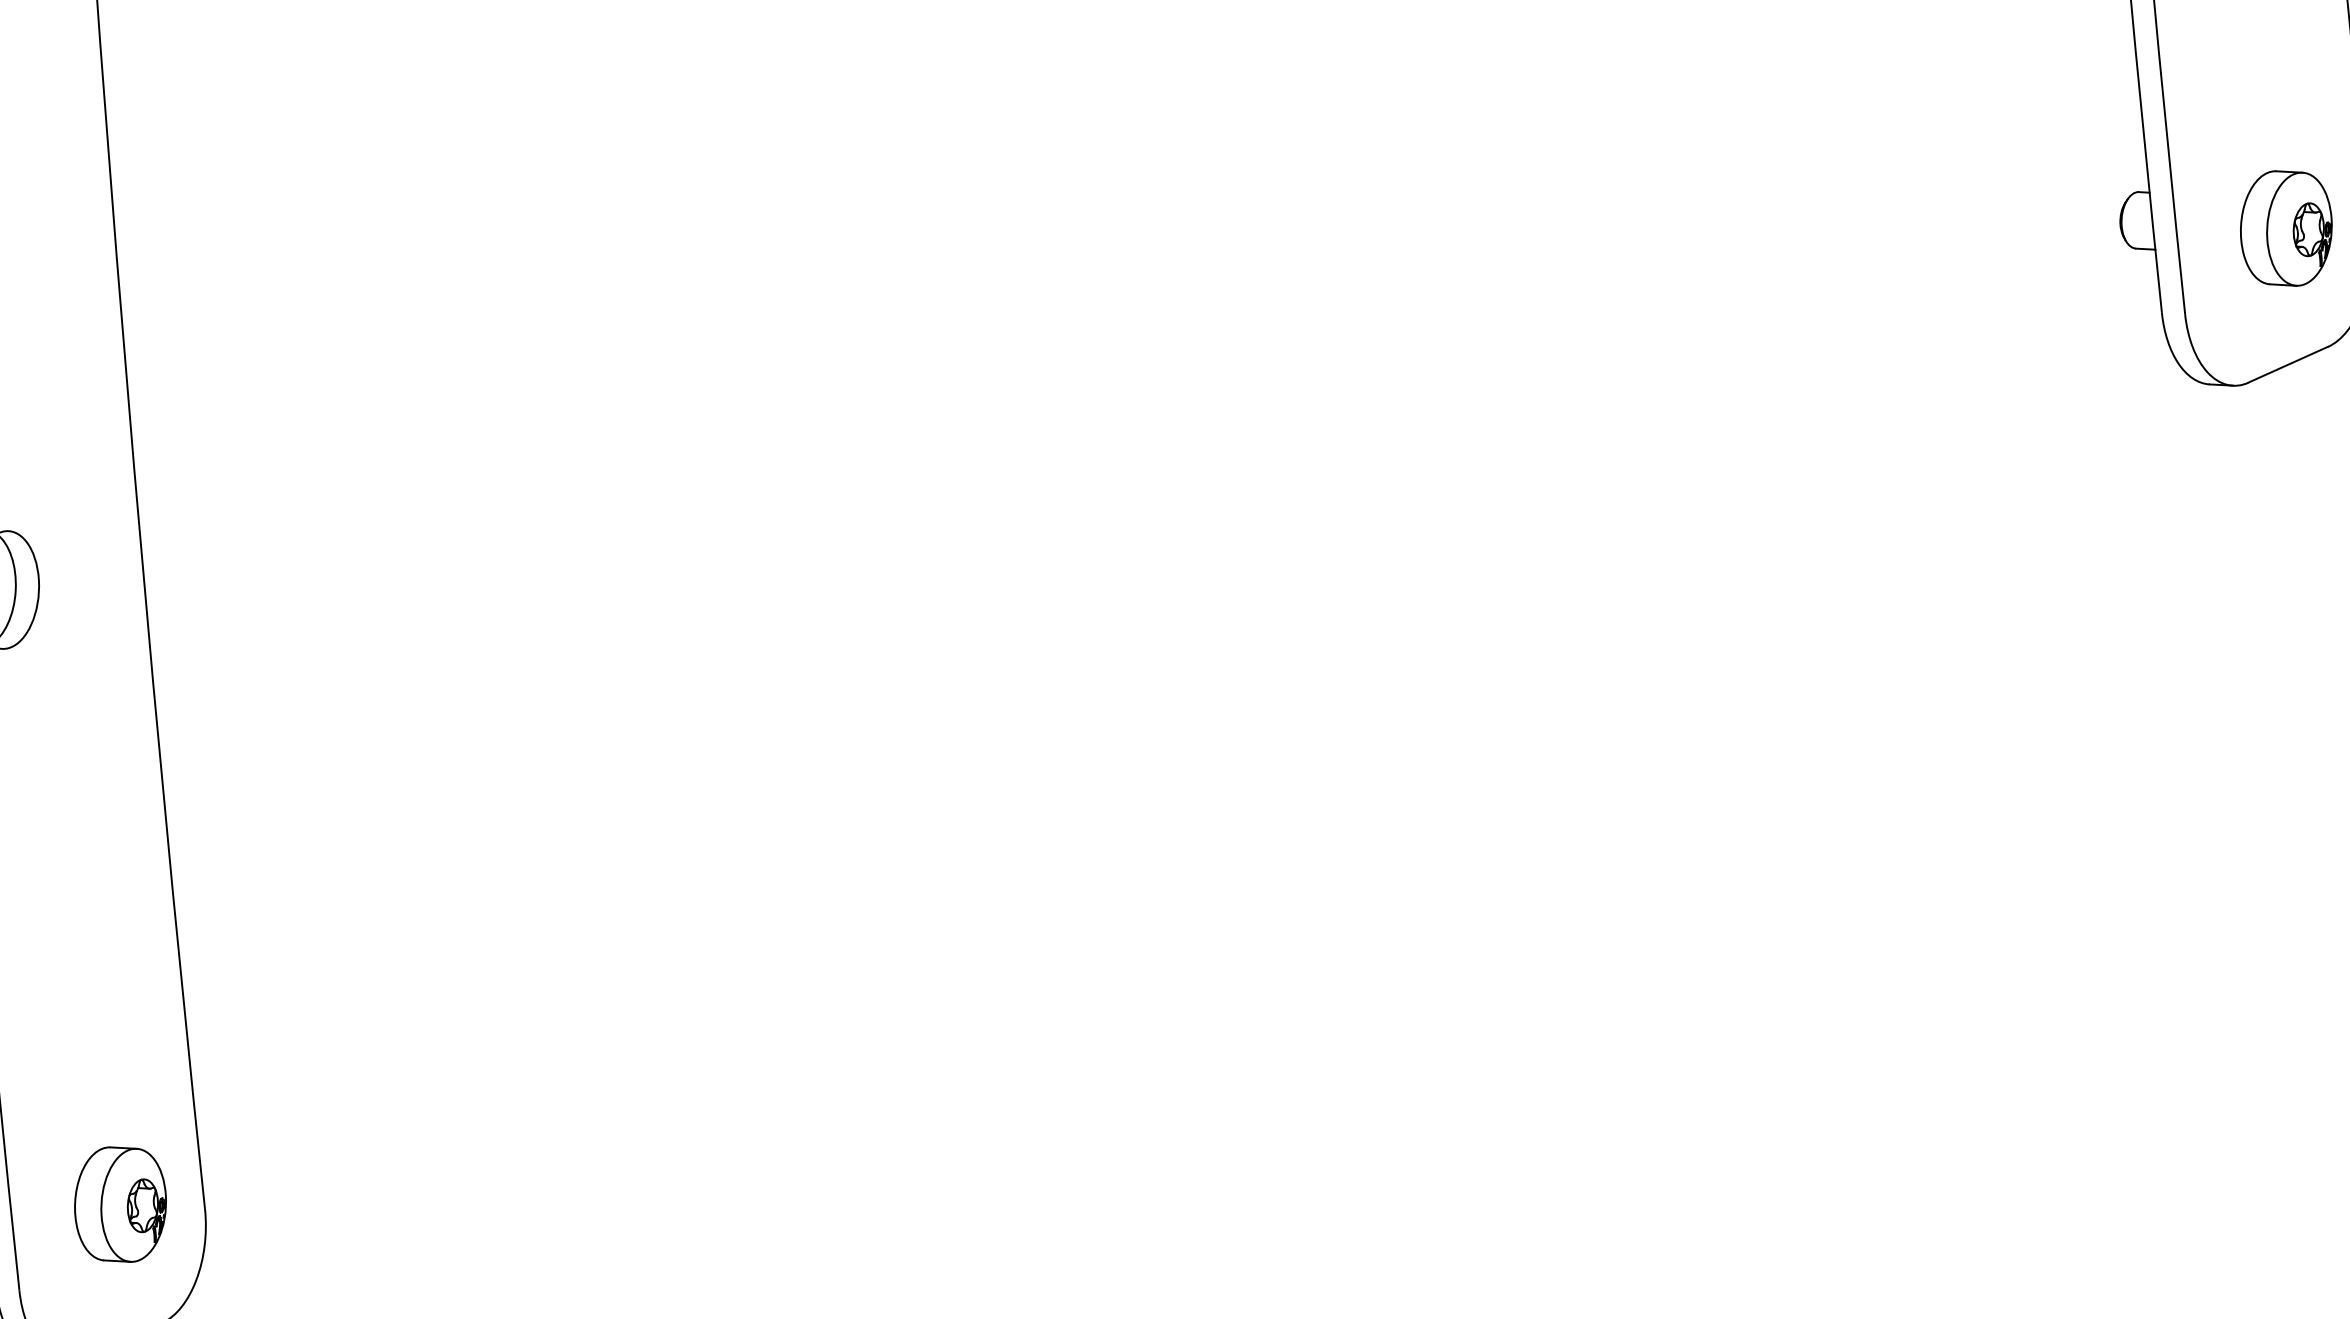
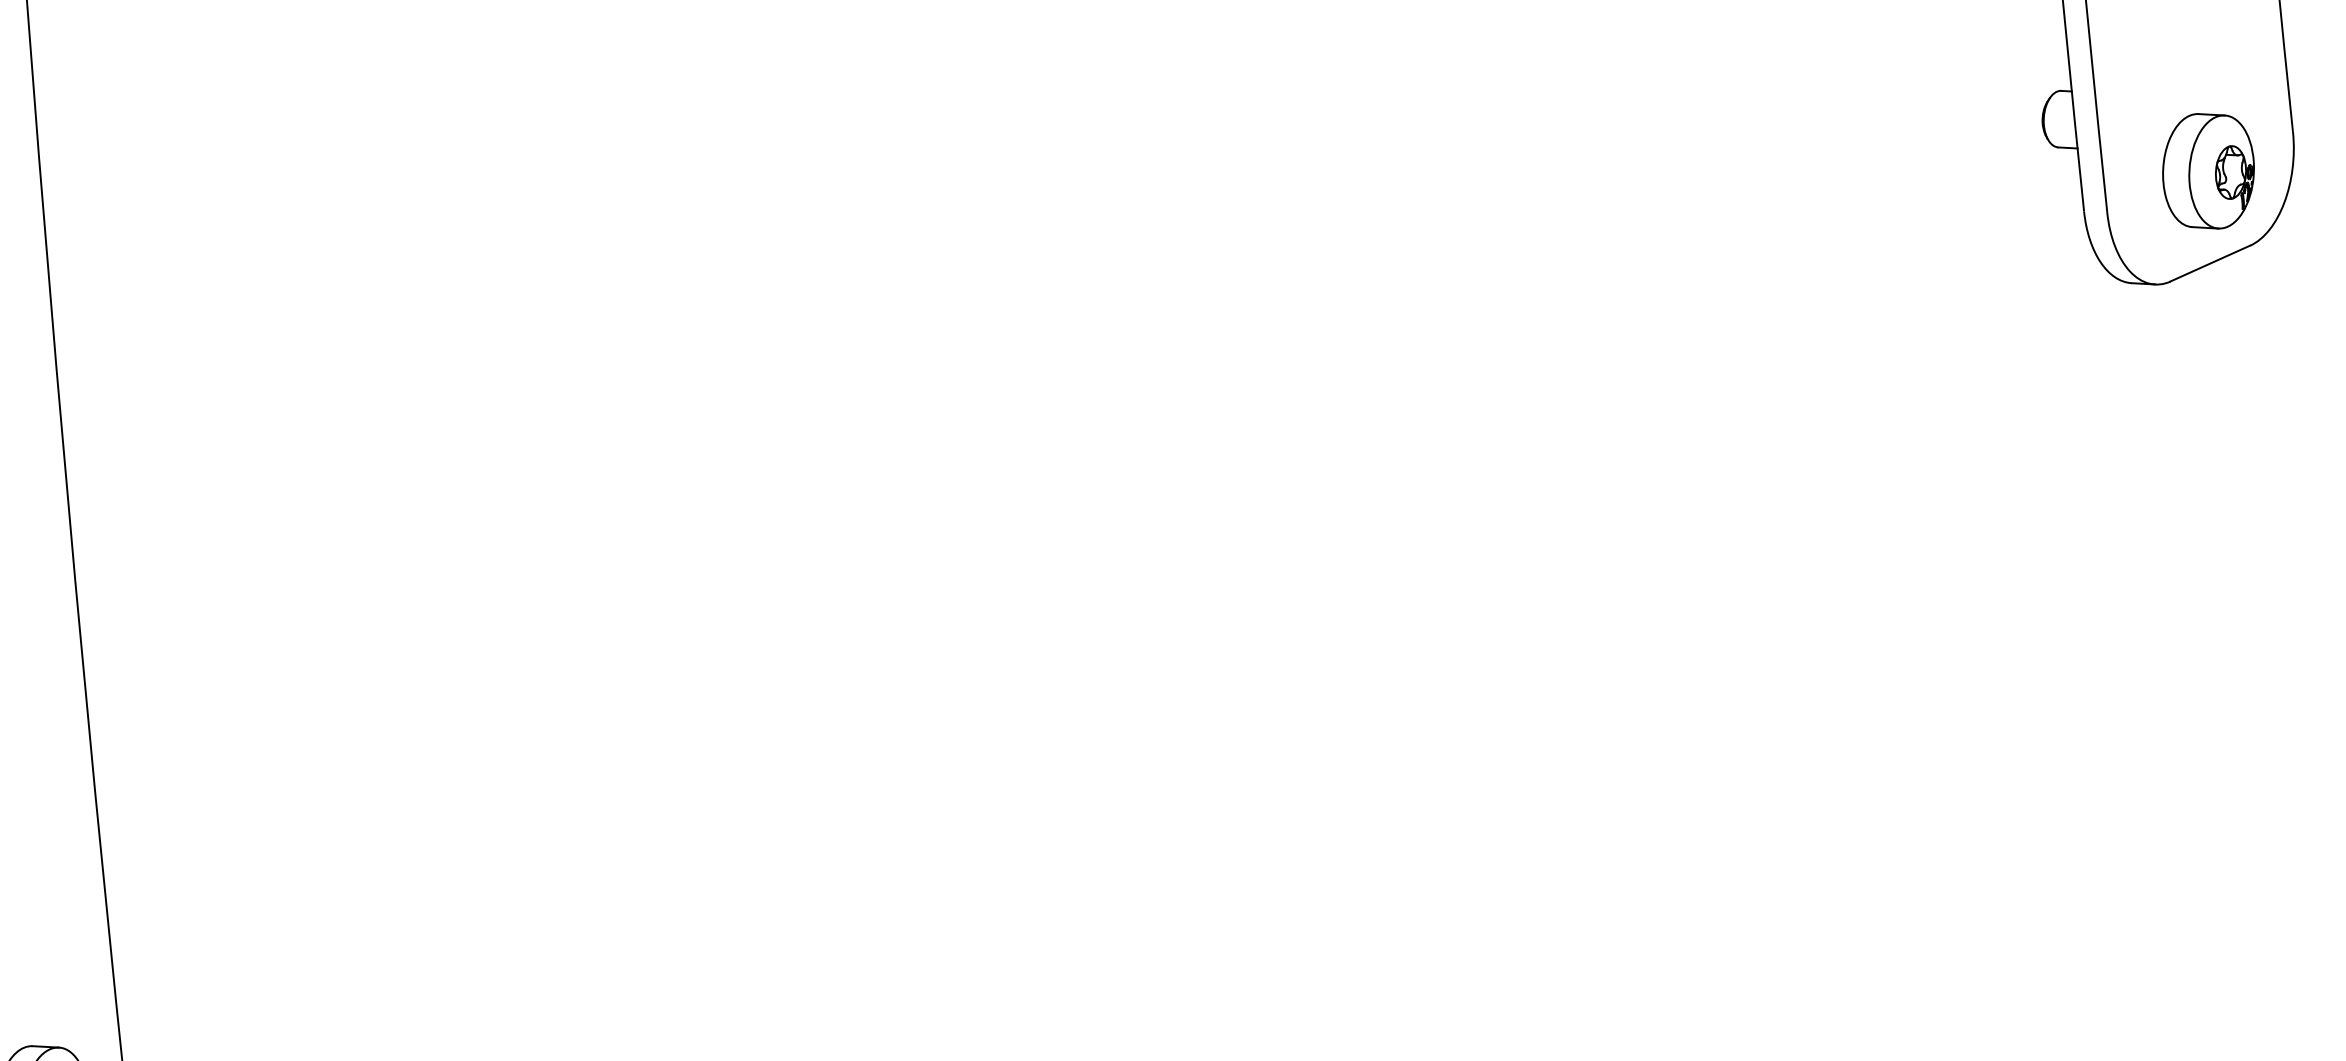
part: (2286, 228) -> (2208, 171), moved

